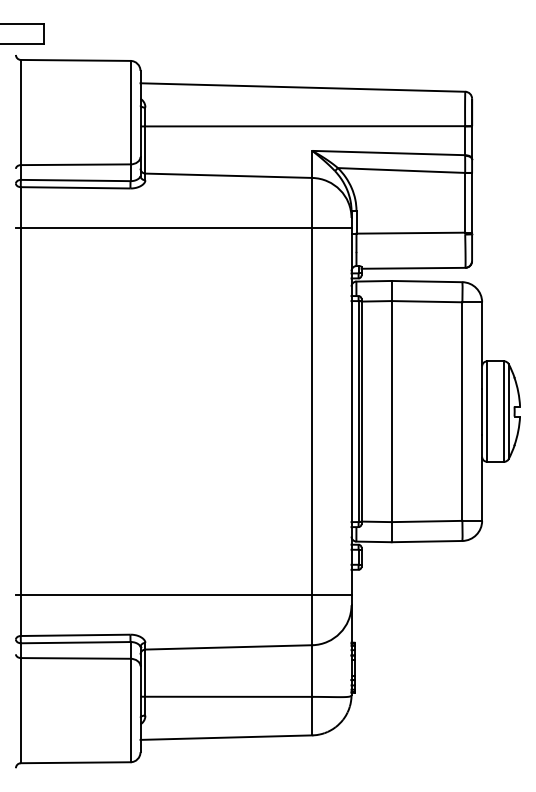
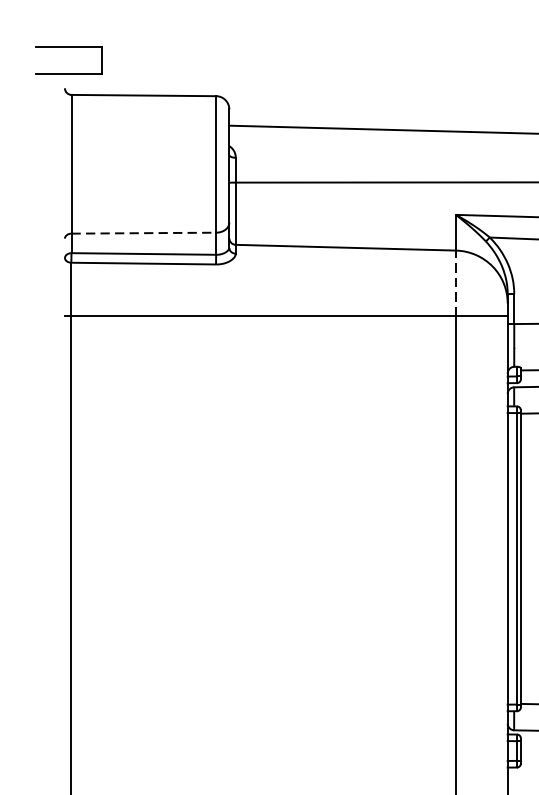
line: (75, 164) -> (143, 232), solid -> dashed
line: (312, 202) -> (456, 282), solid -> dashed

